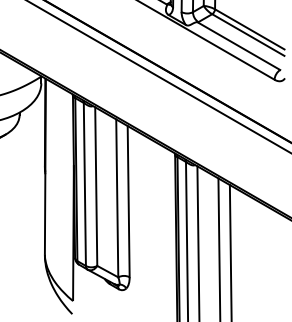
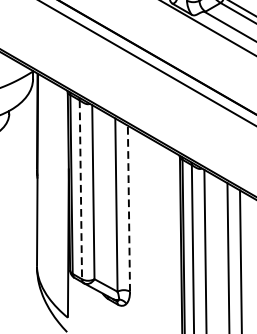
line: (84, 184) -> (80, 189), solid -> dashed
line: (128, 201) -> (128, 208), solid -> dashed

